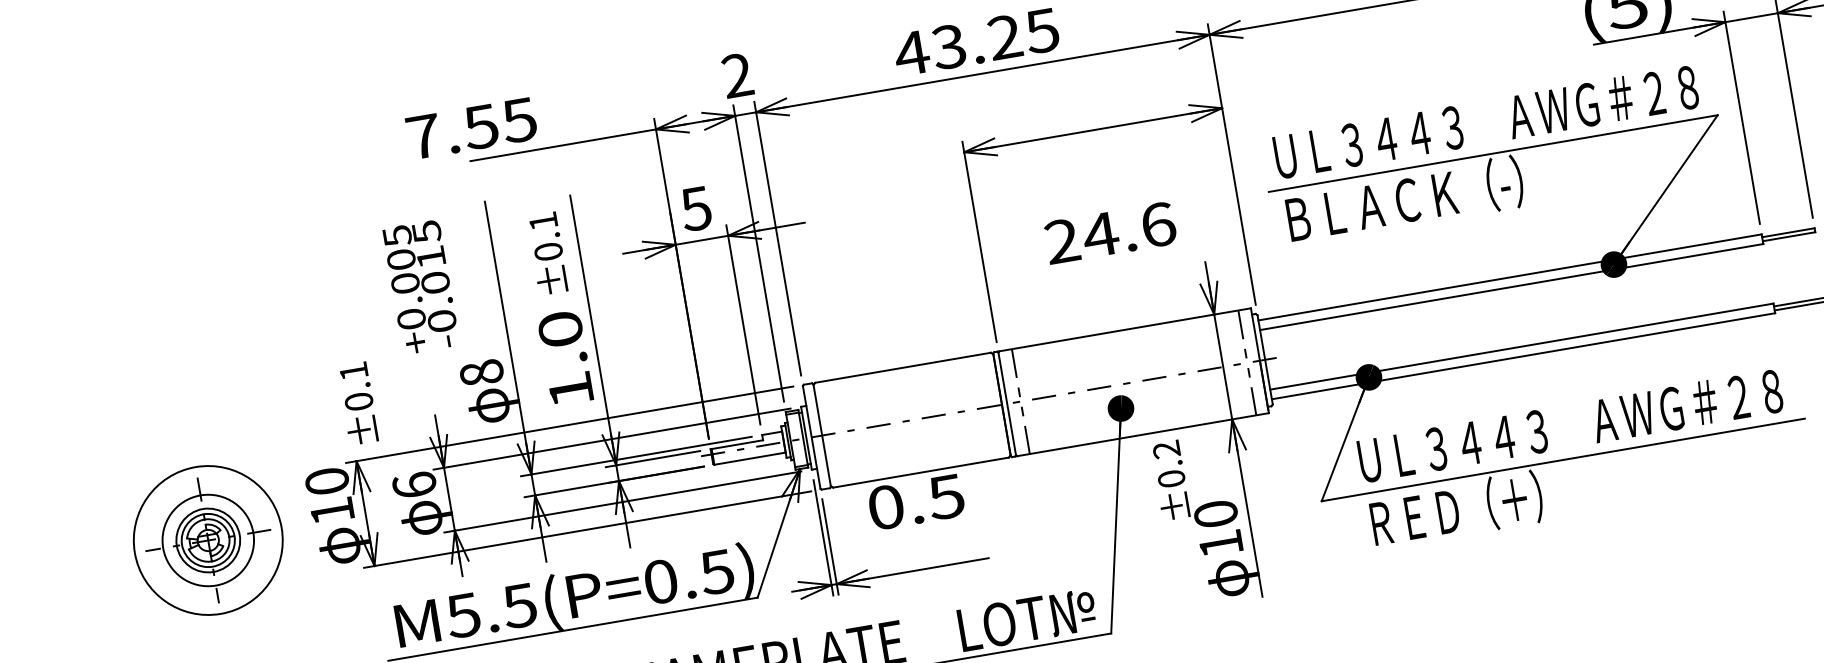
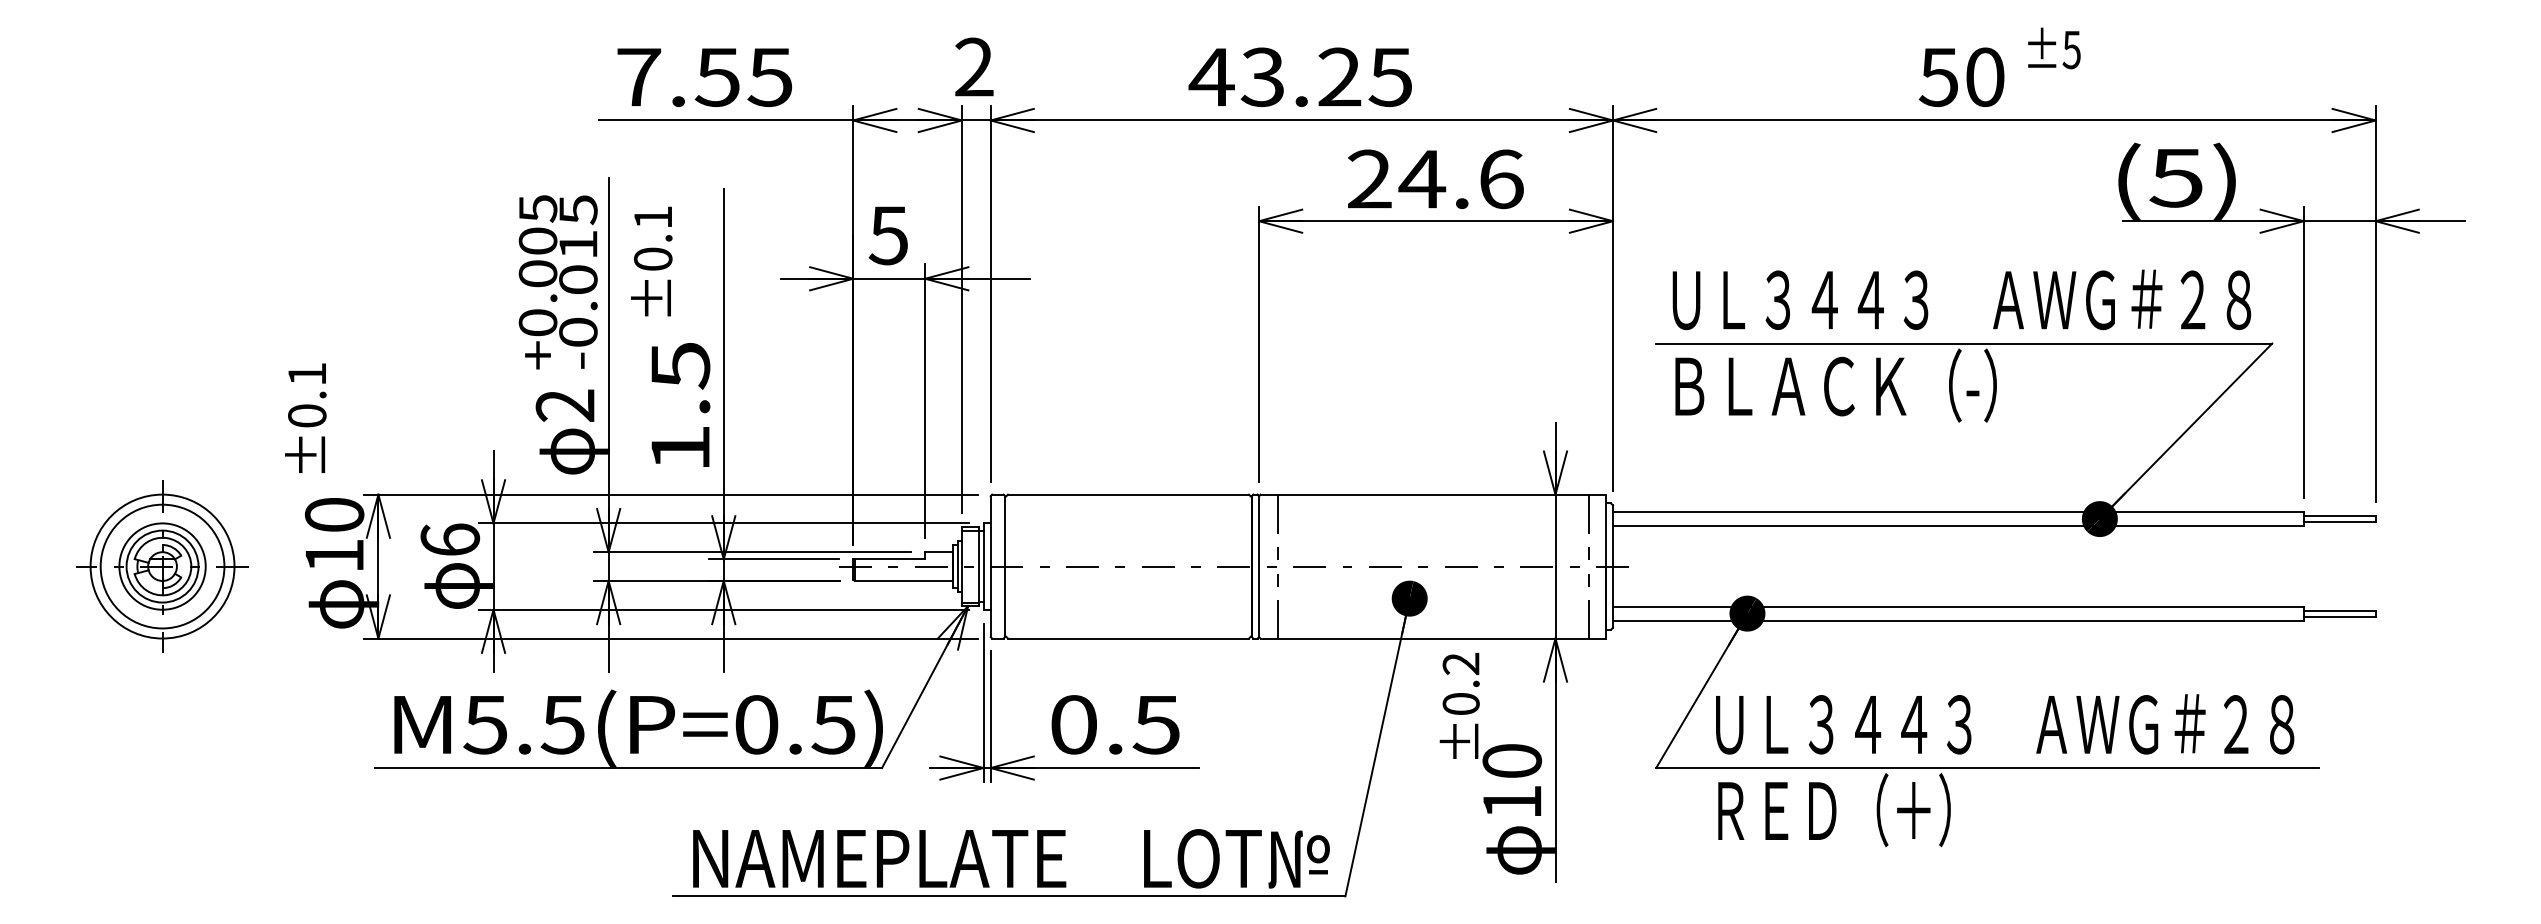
text: (471, 128) -> (704, 77), moved
text: (1110, 233) -> (1435, 179), moved
text: (547, 253) -> (651, 261), moved
text: (420, 287) -> (557, 282), moved
text: (560, 329) -> (680, 365), 1.0 -> 1.5
text: (481, 372) -> (565, 405), 8 -> 2
text: (357, 403) -> (305, 417), moved
text: (916, 501) -> (1115, 724), moved
circle: (208, 540) -> (162, 566), size x0.71

